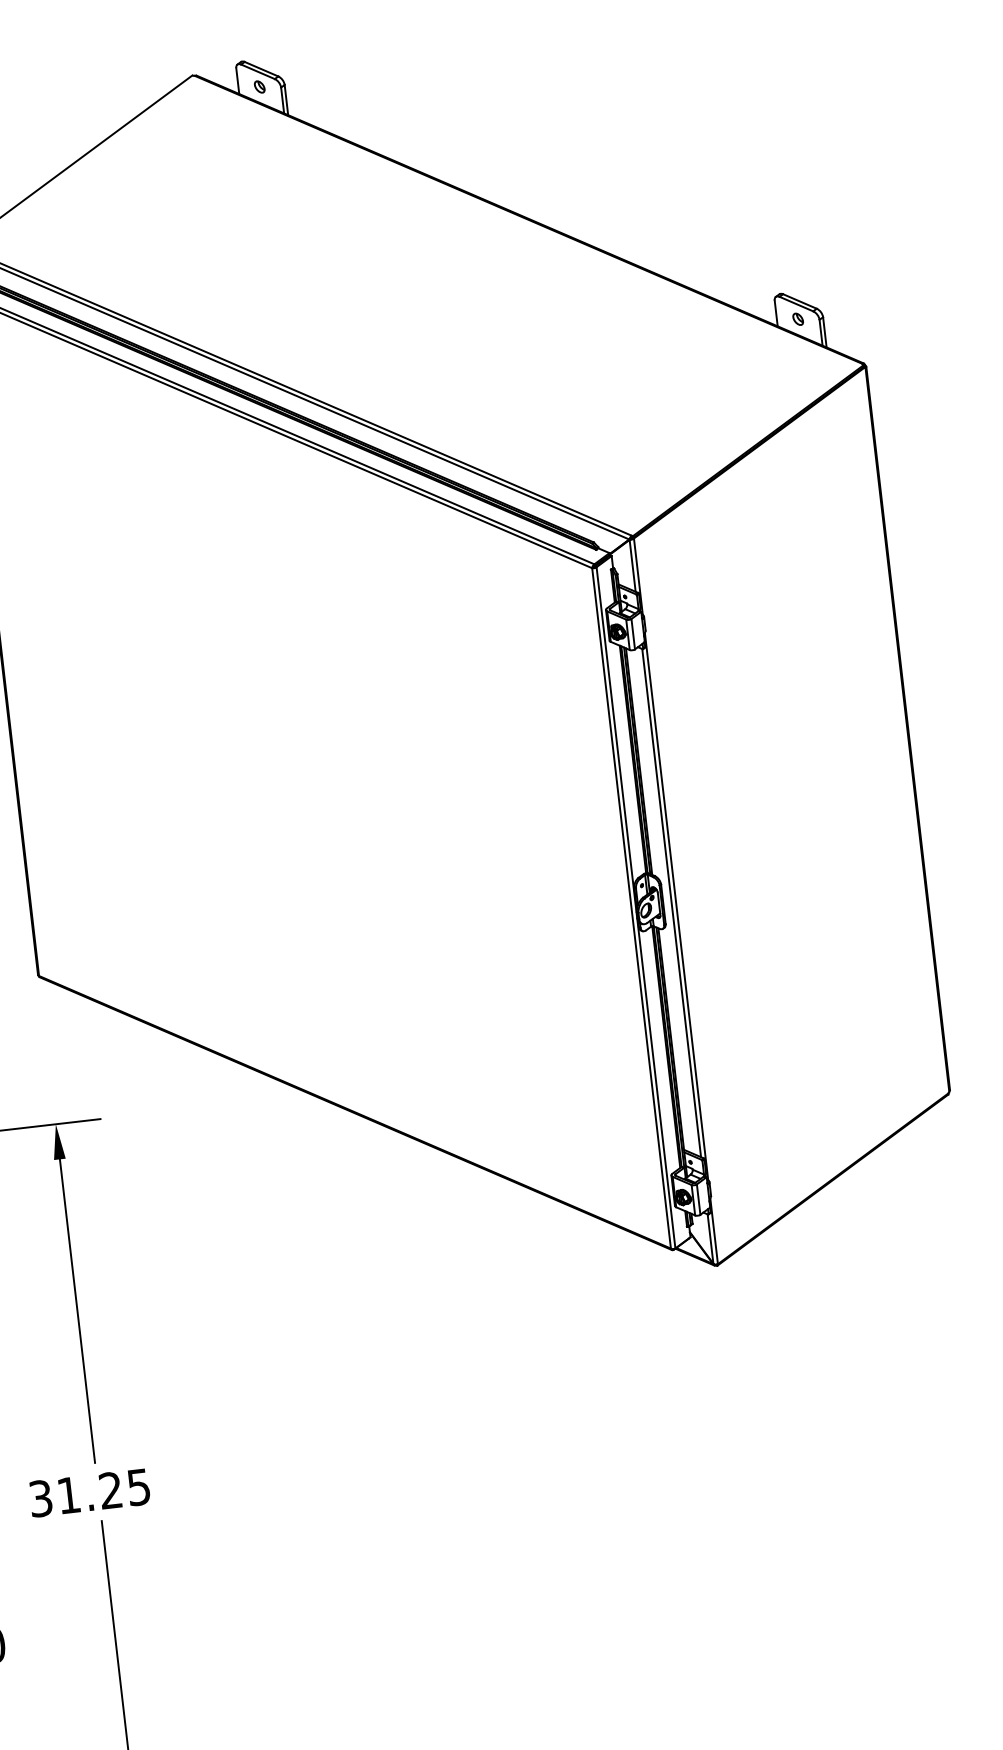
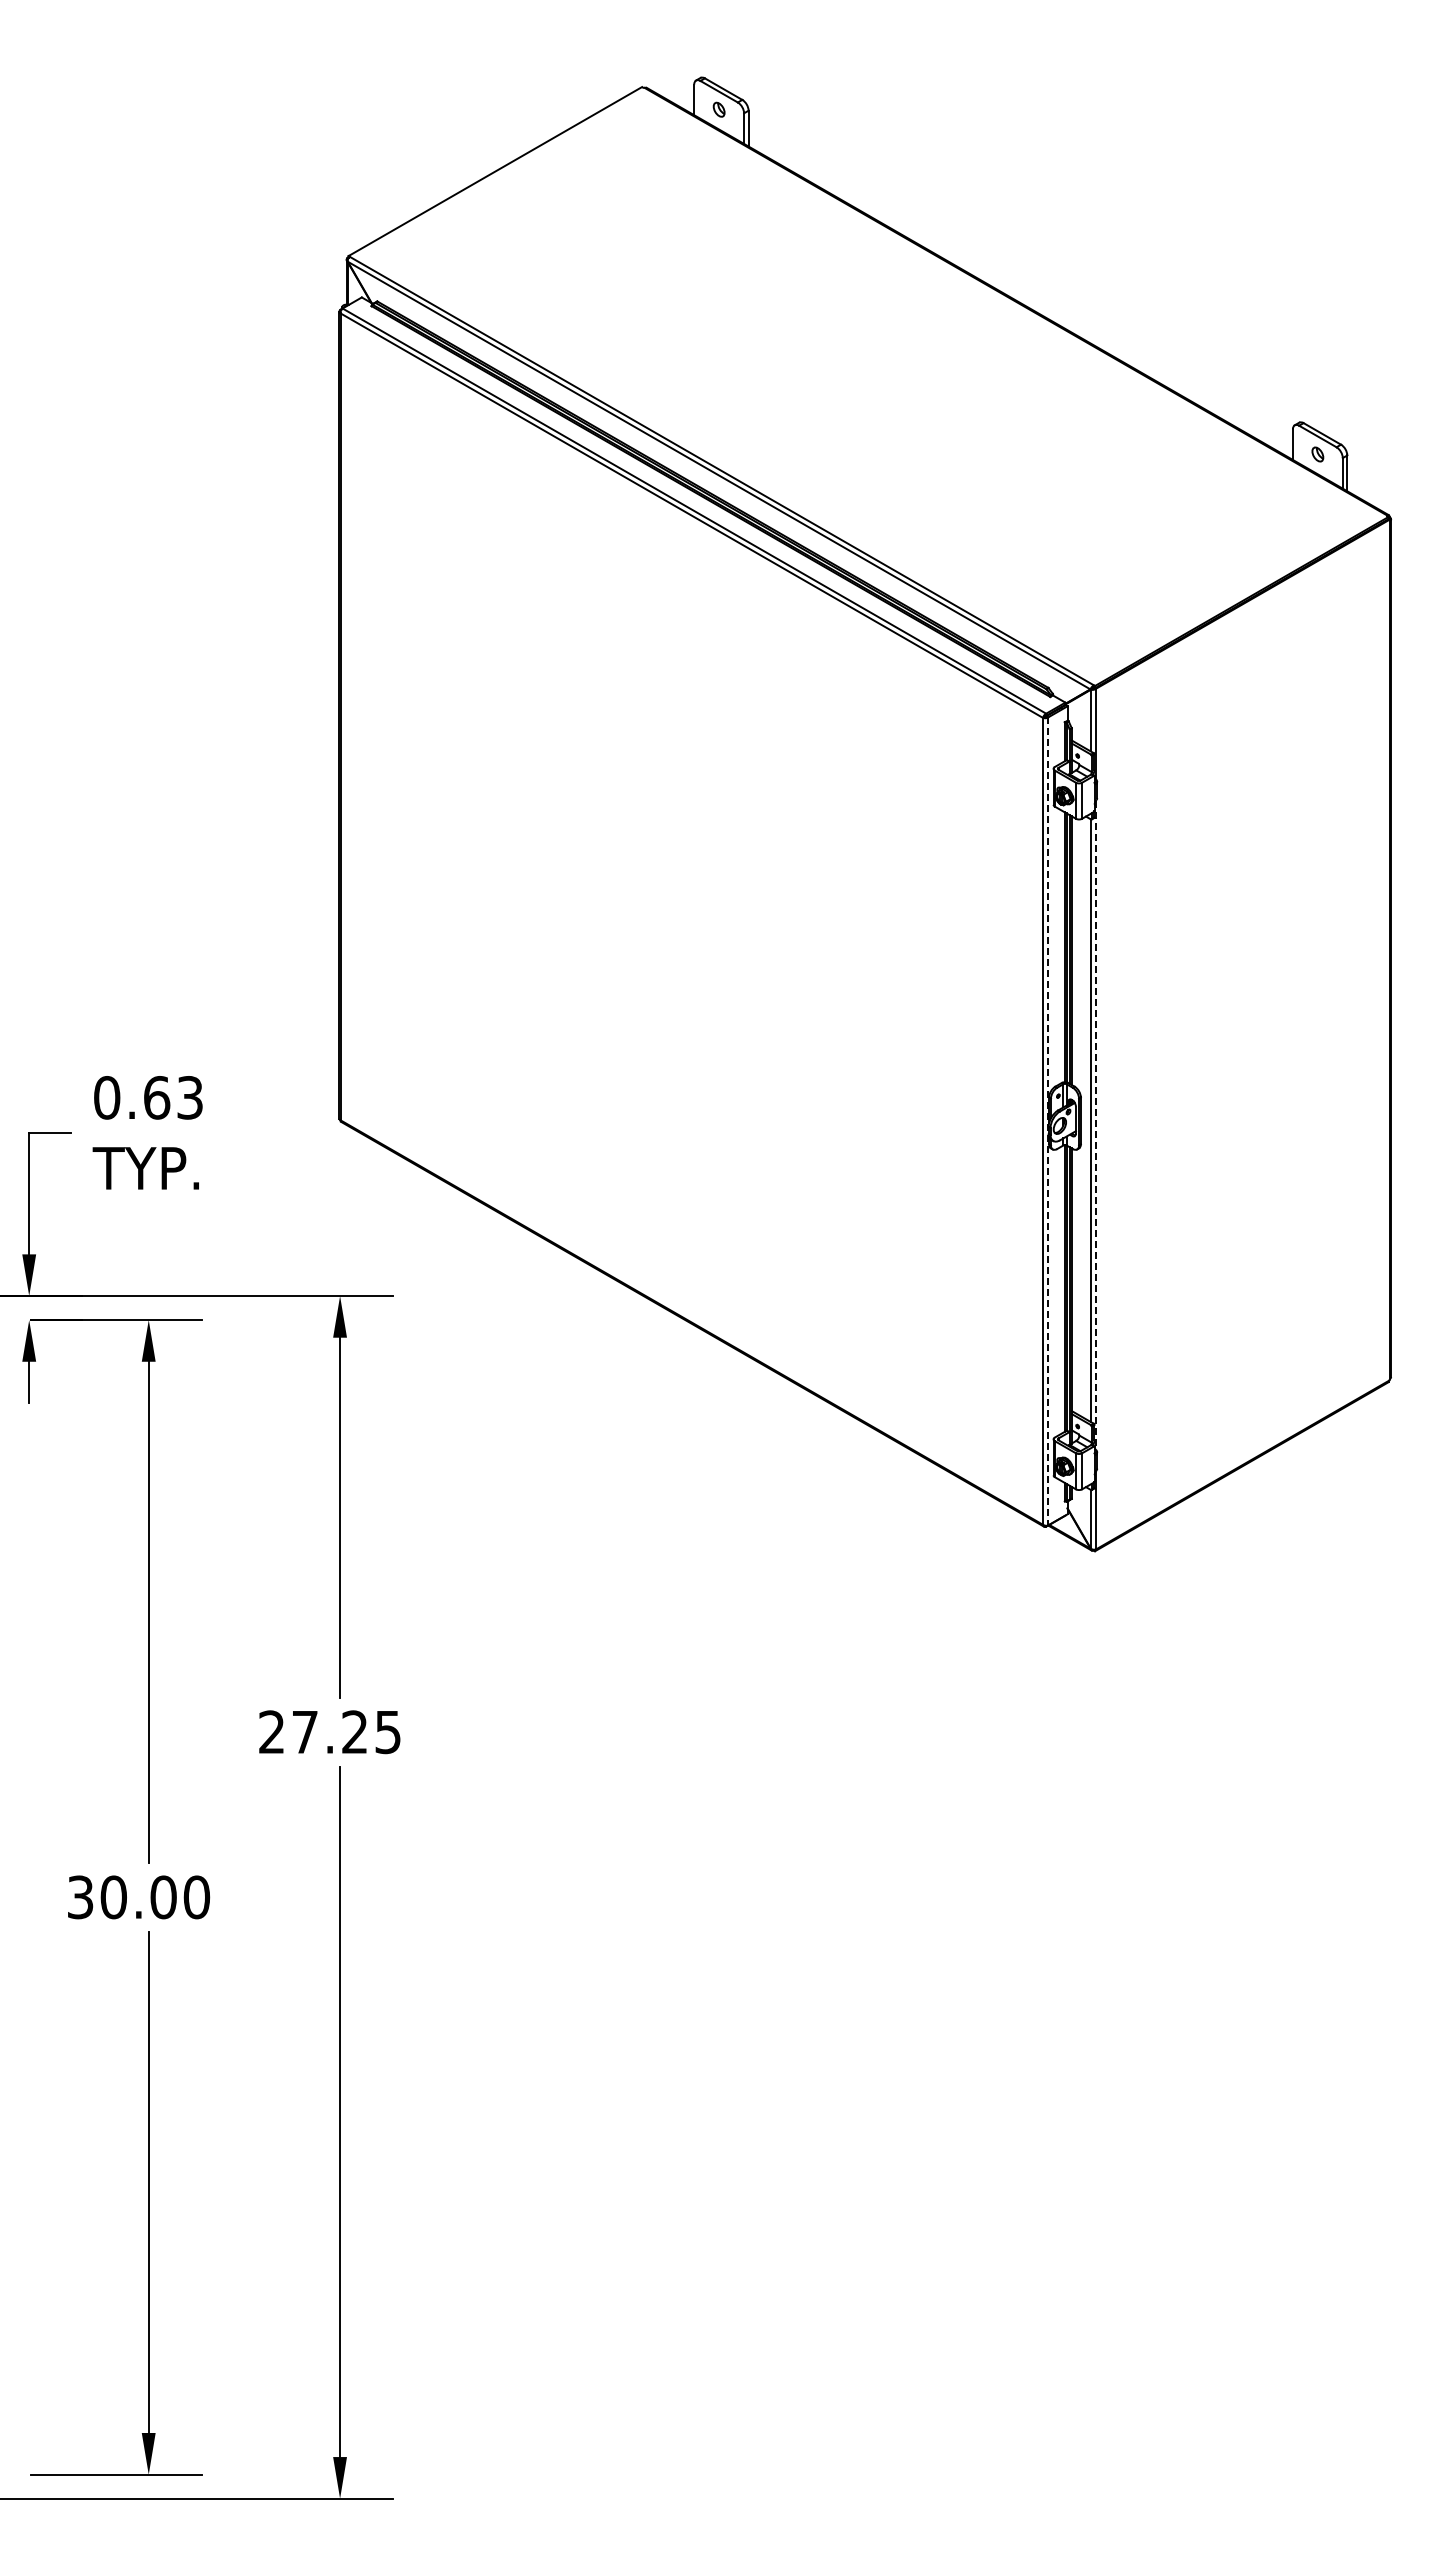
line: (676, 906) -> (1095, 1125), solid -> dashed
line: (636, 907) -> (1048, 1121), solid -> dashed
text: (54, 1497) -> (288, 1732), 31.25 -> 27.25

